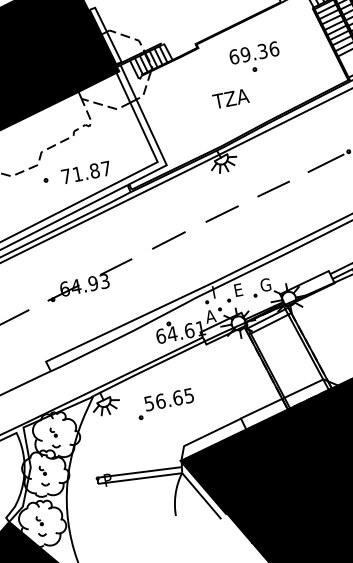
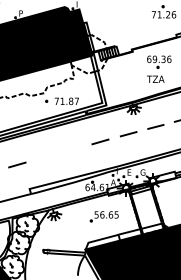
text: (230, 97) -> (155, 78), moved
part: (89, 279) -> (58, 153), removed
part: (163, 404) -> (103, 216), moved

